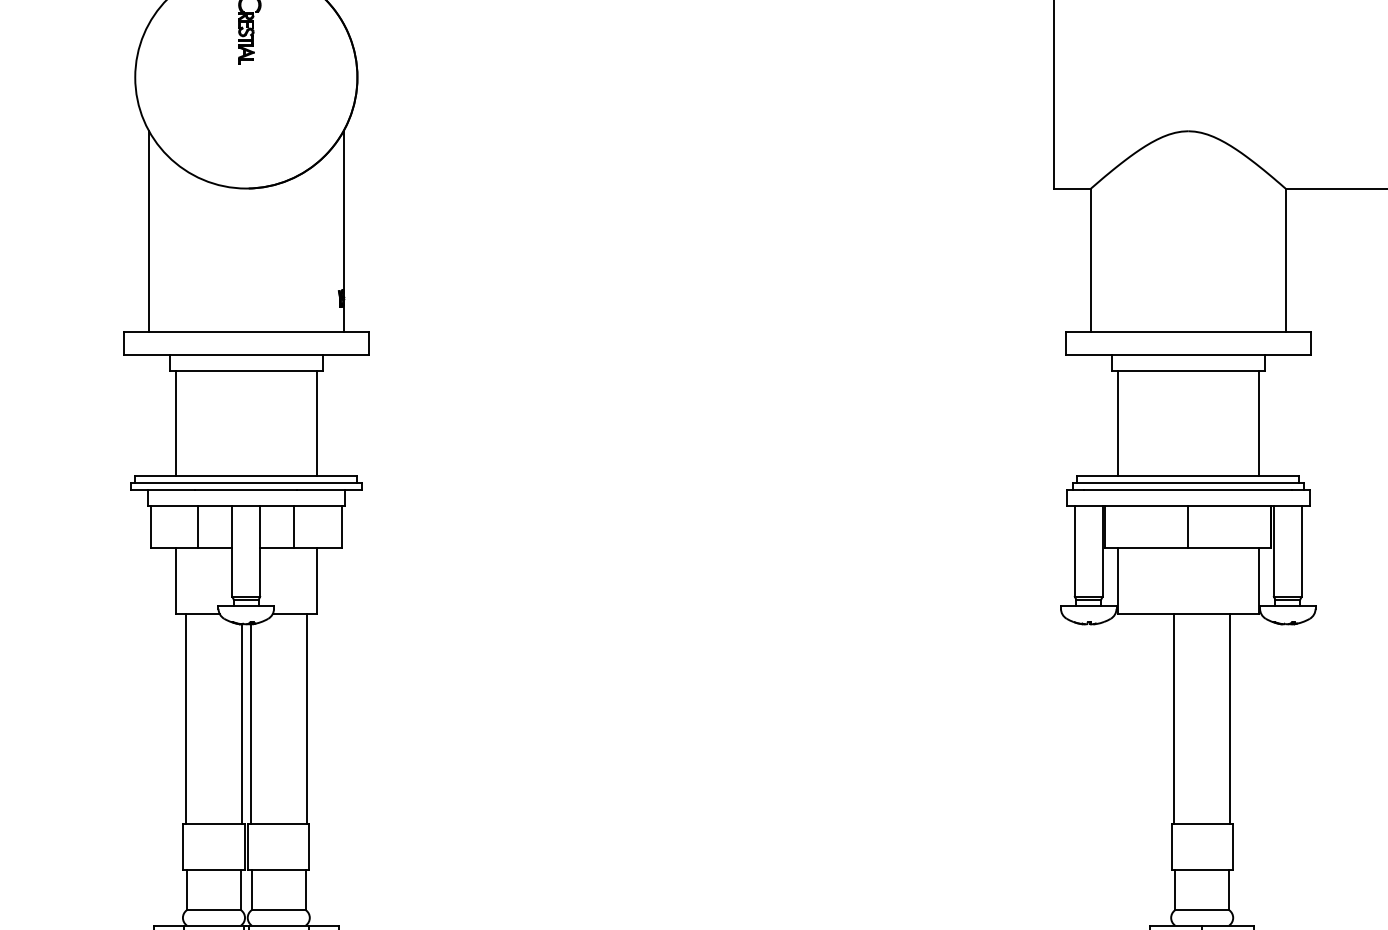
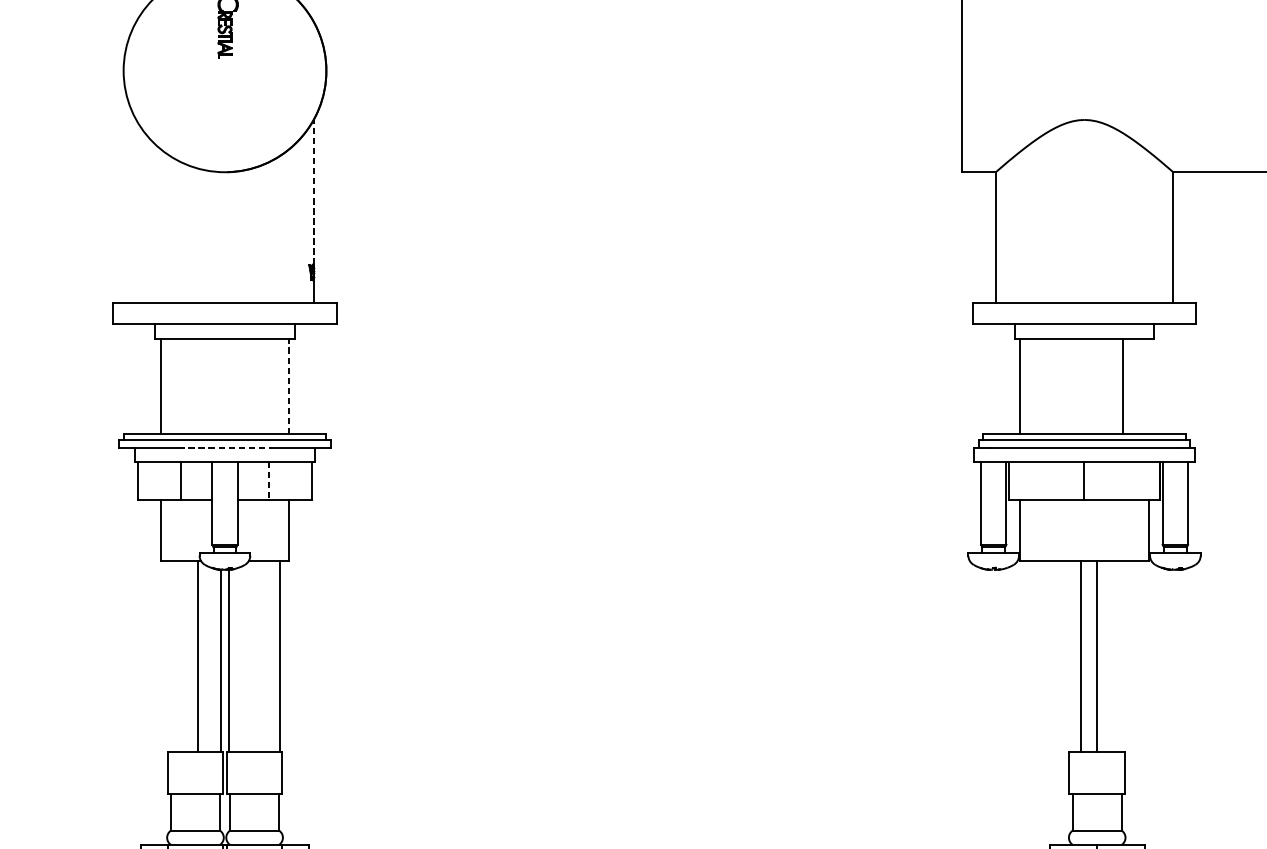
line: (343, 210) -> (313, 192), solid -> dashed
line: (149, 231) -> (136, 211), removed
line: (316, 423) -> (289, 386), solid -> dashed
line: (1258, 423) -> (1122, 386), moved
line: (246, 490) -> (225, 447), solid -> dashed
line: (294, 526) -> (268, 480), solid -> dashed
line: (186, 719) -> (198, 656), moved
line: (1174, 719) -> (1097, 656), moved
line: (1229, 719) -> (1080, 656), moved

